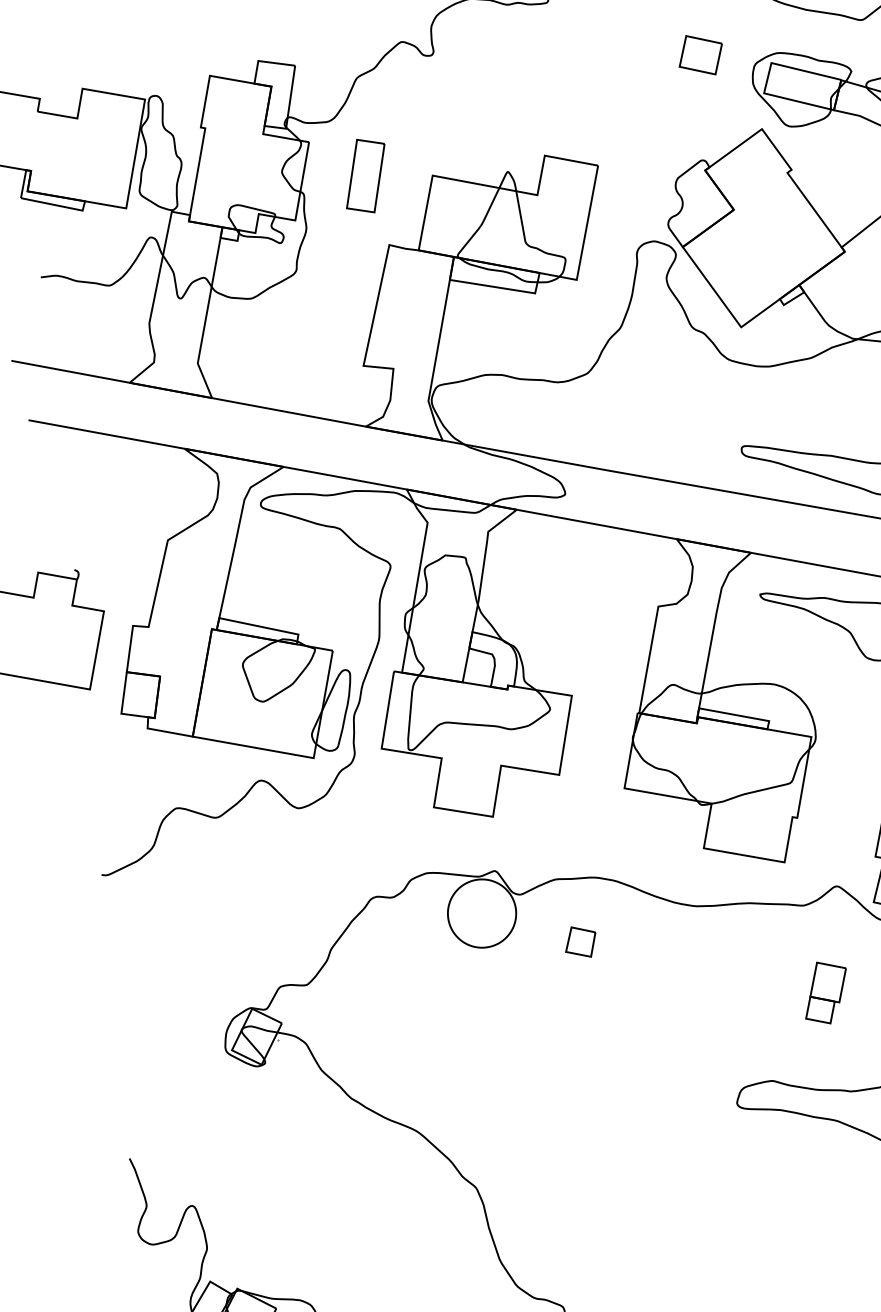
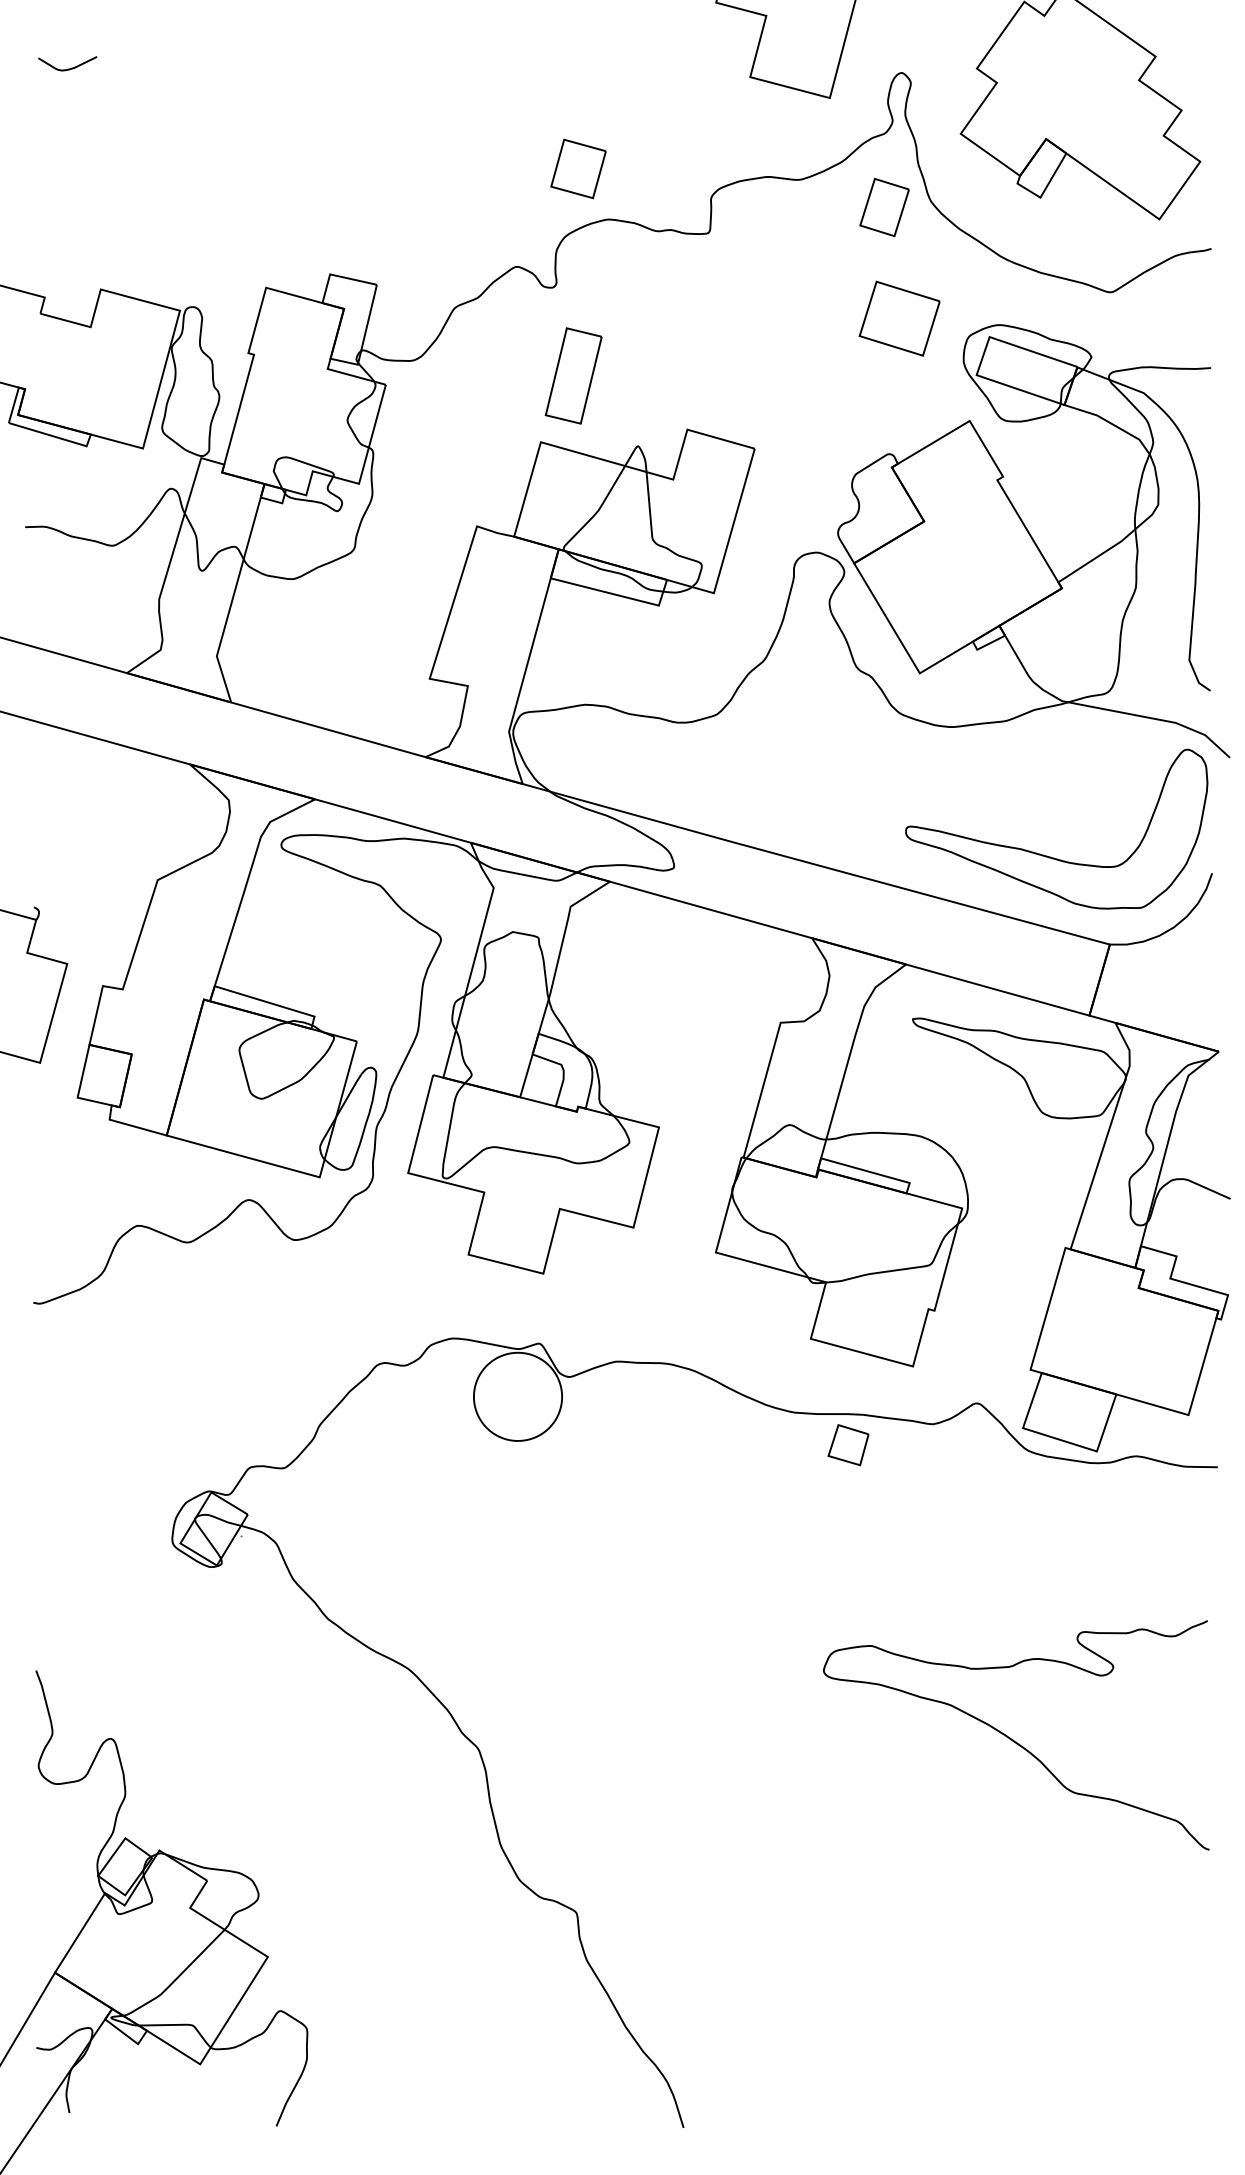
part: (700, 55) -> (899, 318), size x1.4
part: (365, 175) -> (573, 375), moved
part: (580, 942) -> (848, 1445), moved
part: (825, 992) -> (950, 1538), removed

